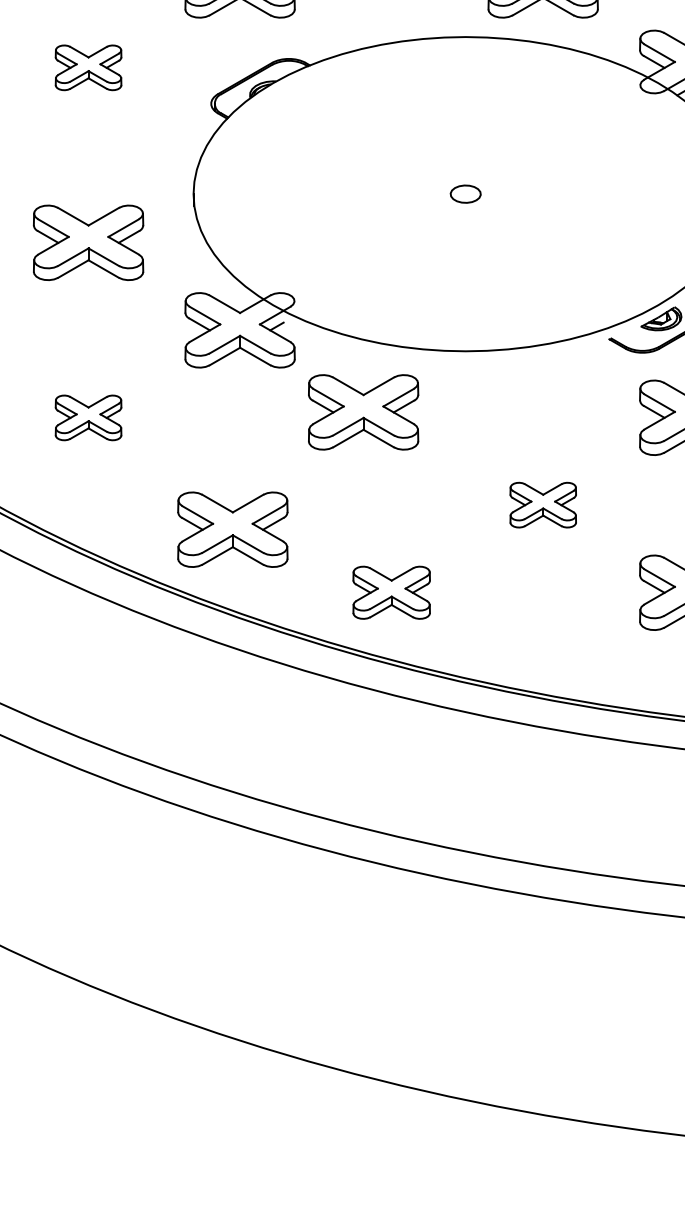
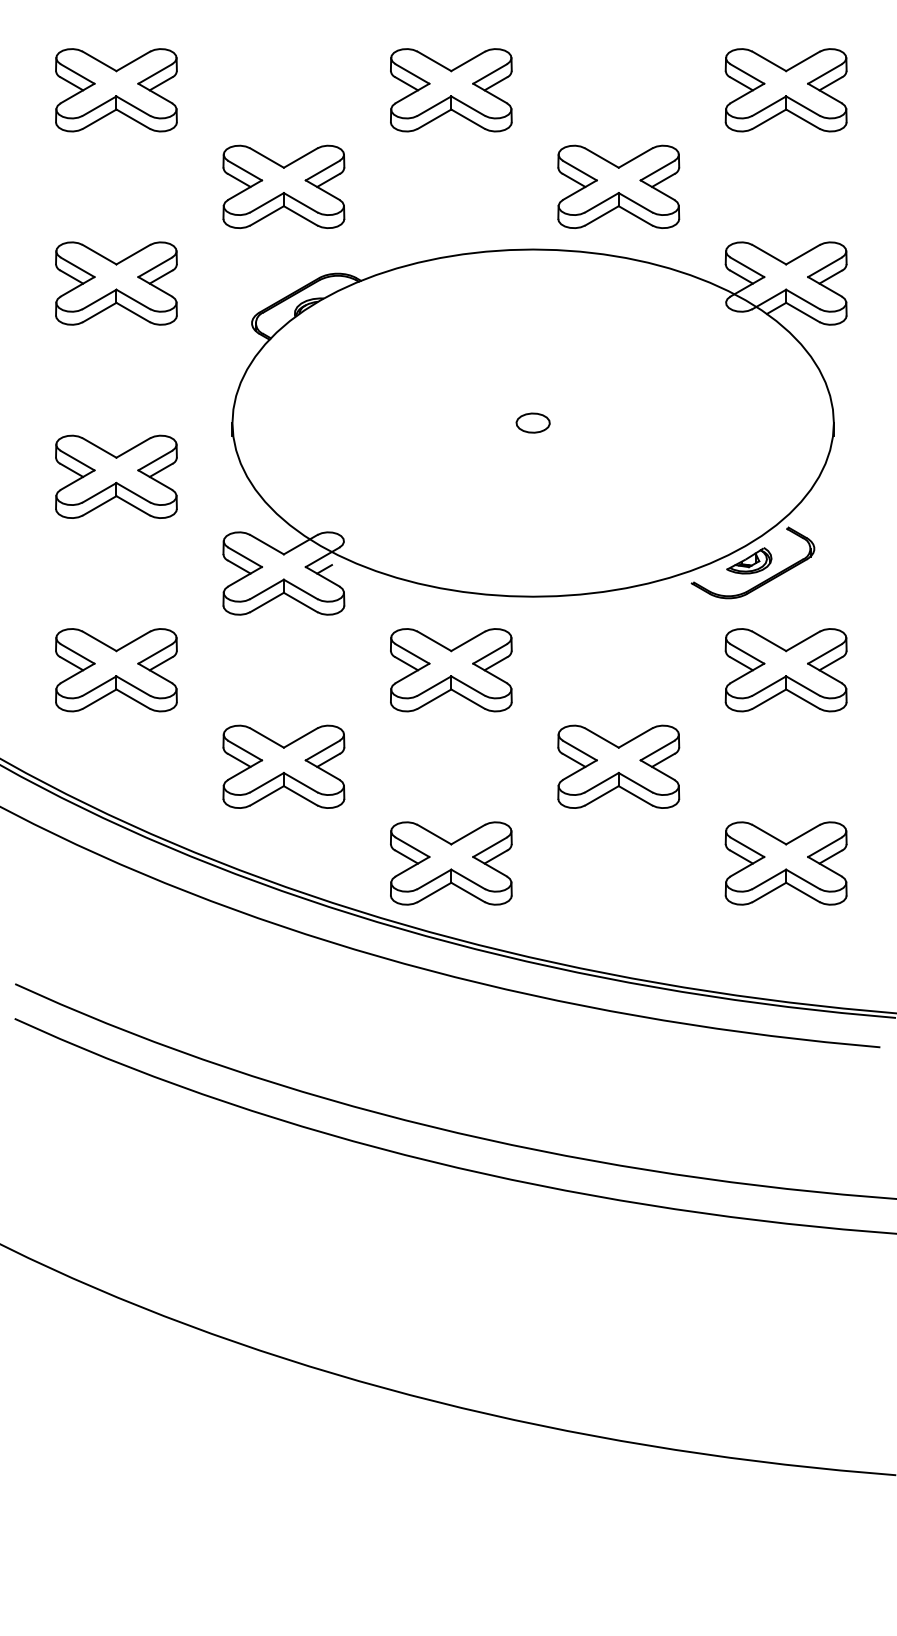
part: (88, 67) -> (116, 283), size x1.67
part: (363, 412) -> (451, 670), moved
part: (88, 418) -> (116, 670), size x1.67
part: (542, 504) -> (618, 766), size x1.67
part: (232, 529) -> (283, 766), moved
part: (391, 592) -> (451, 863), size x1.43

